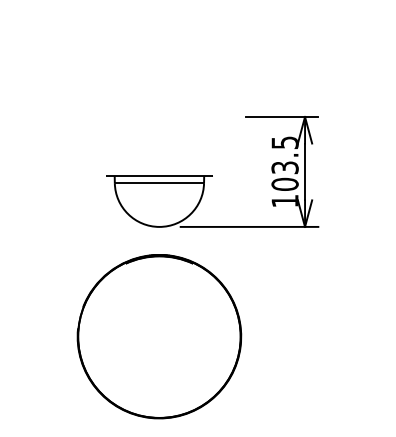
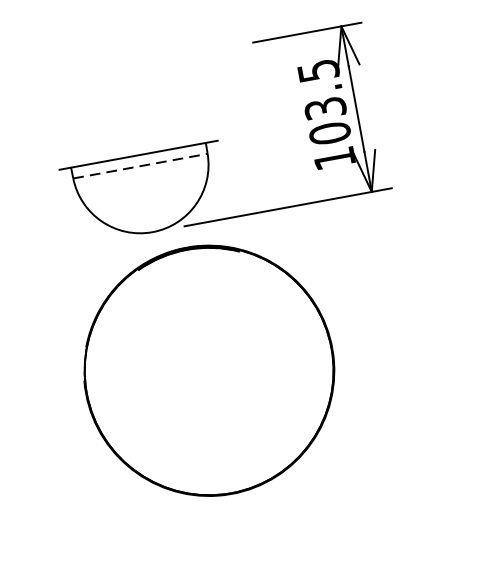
line: (159, 183) -> (140, 166), solid -> dashed
part: (159, 336) -> (209, 370), moved

